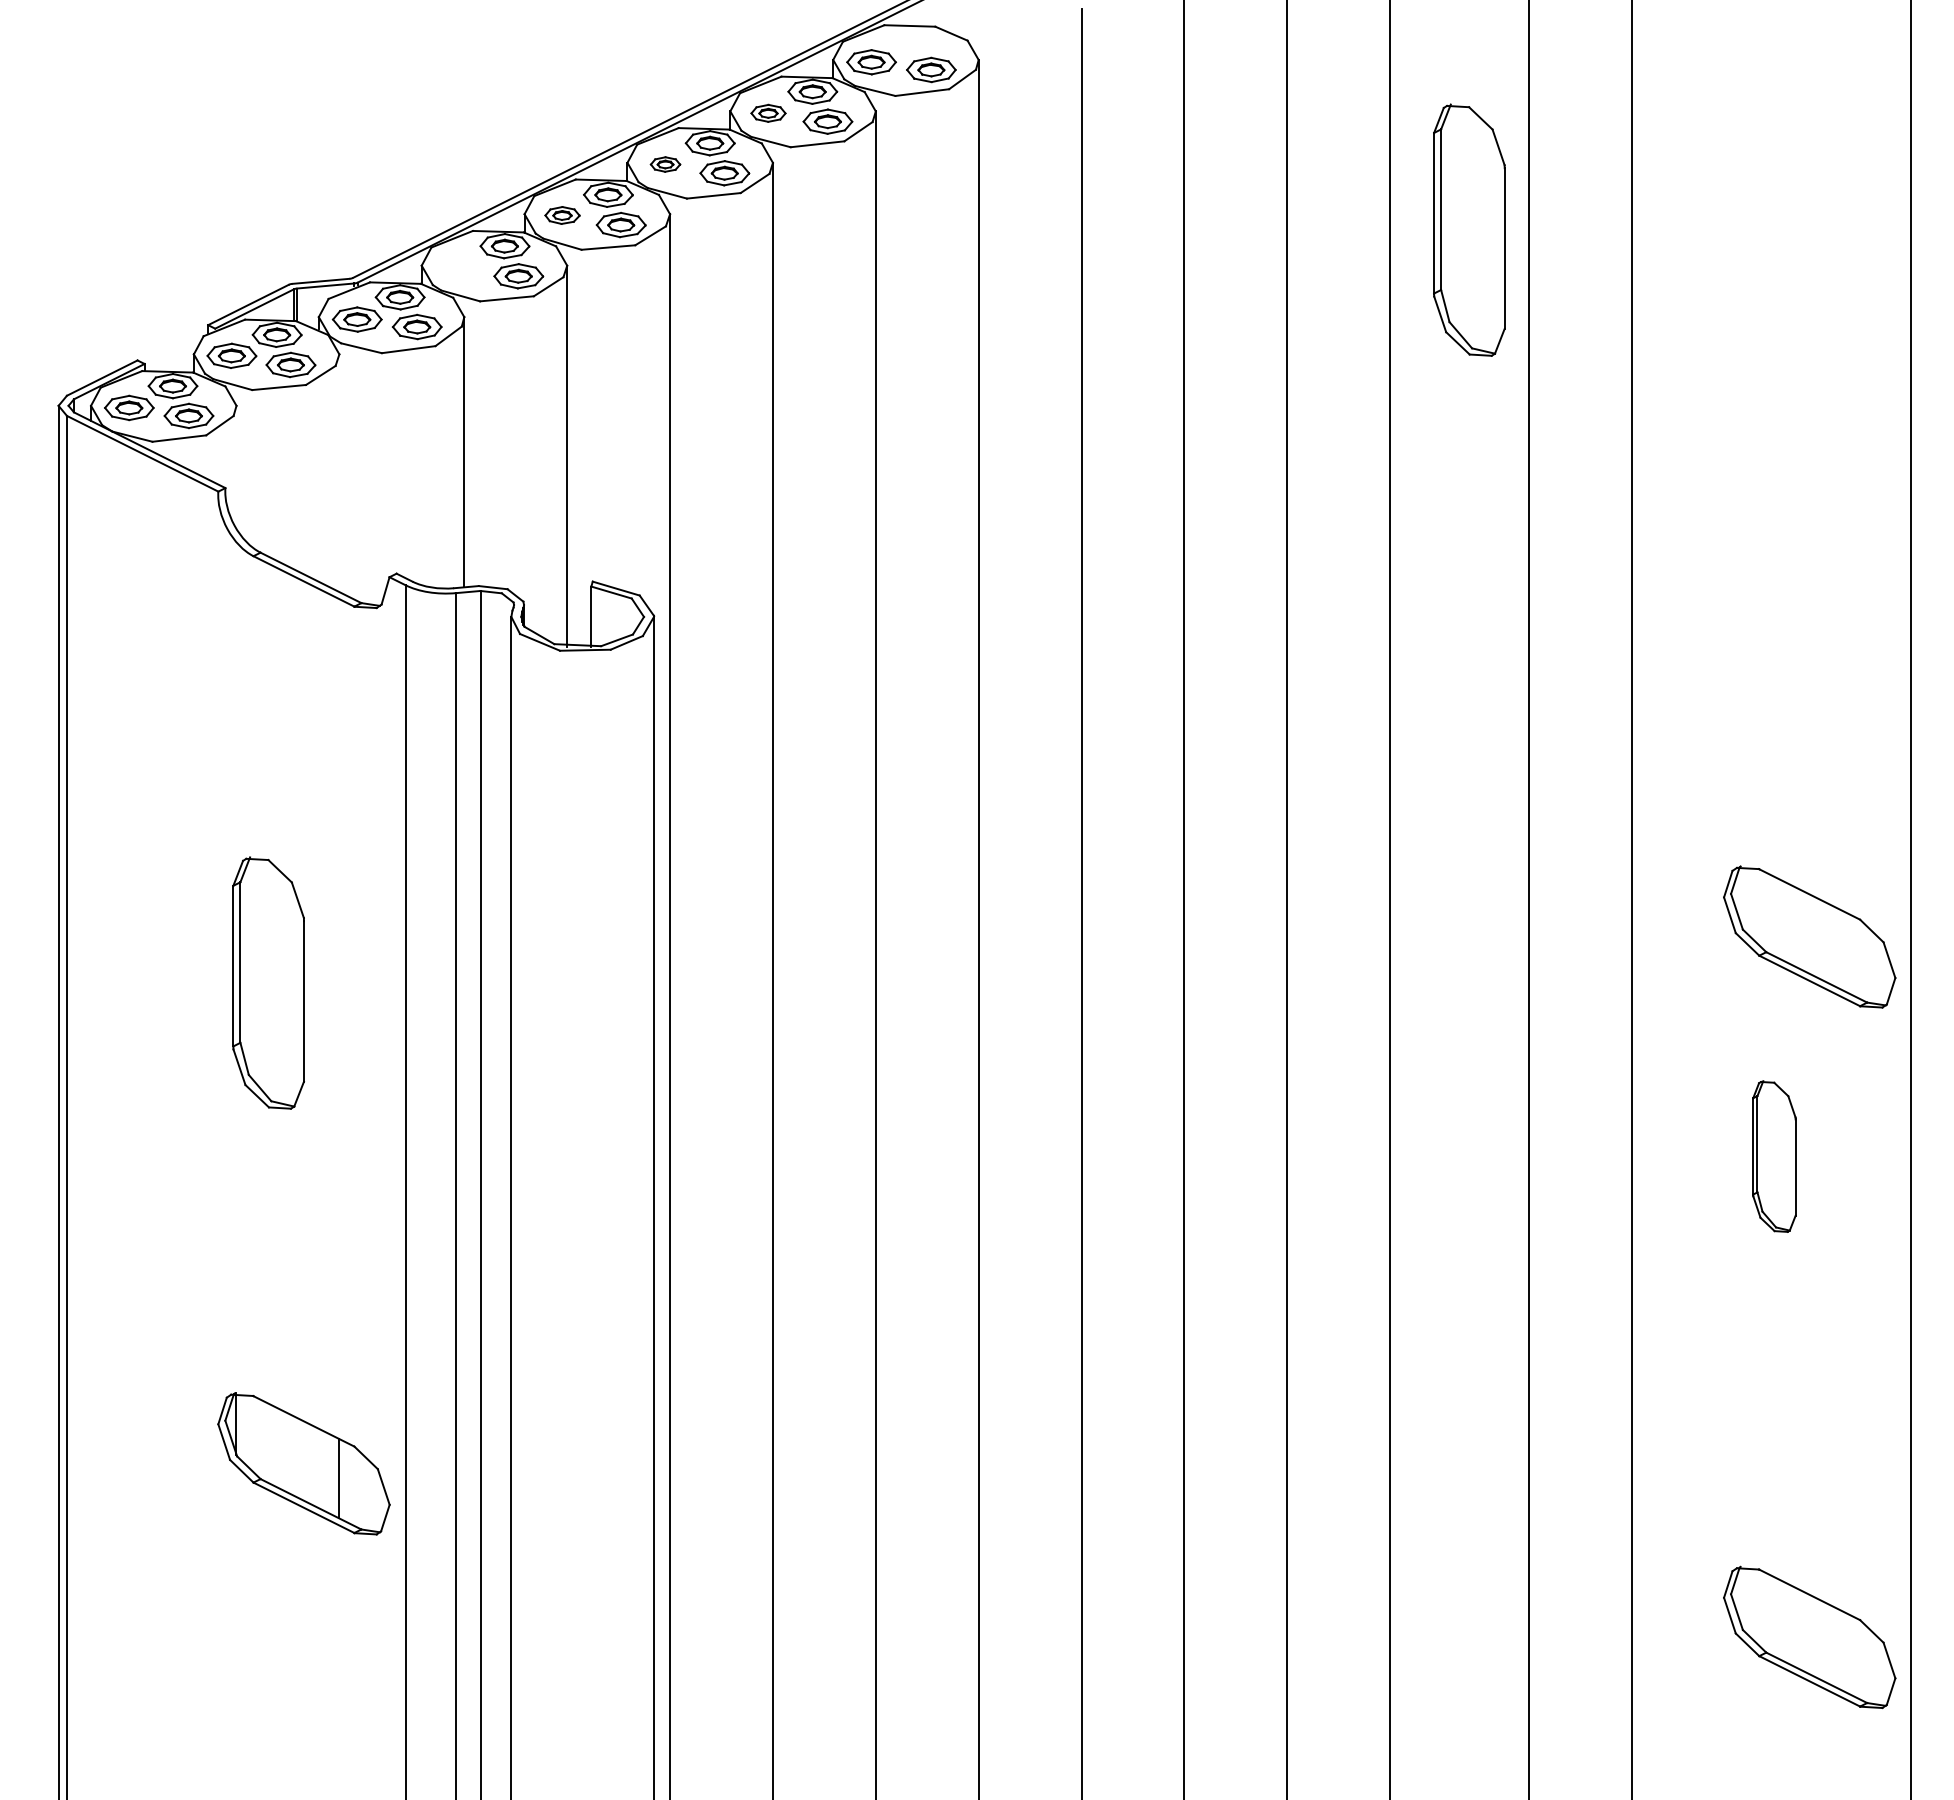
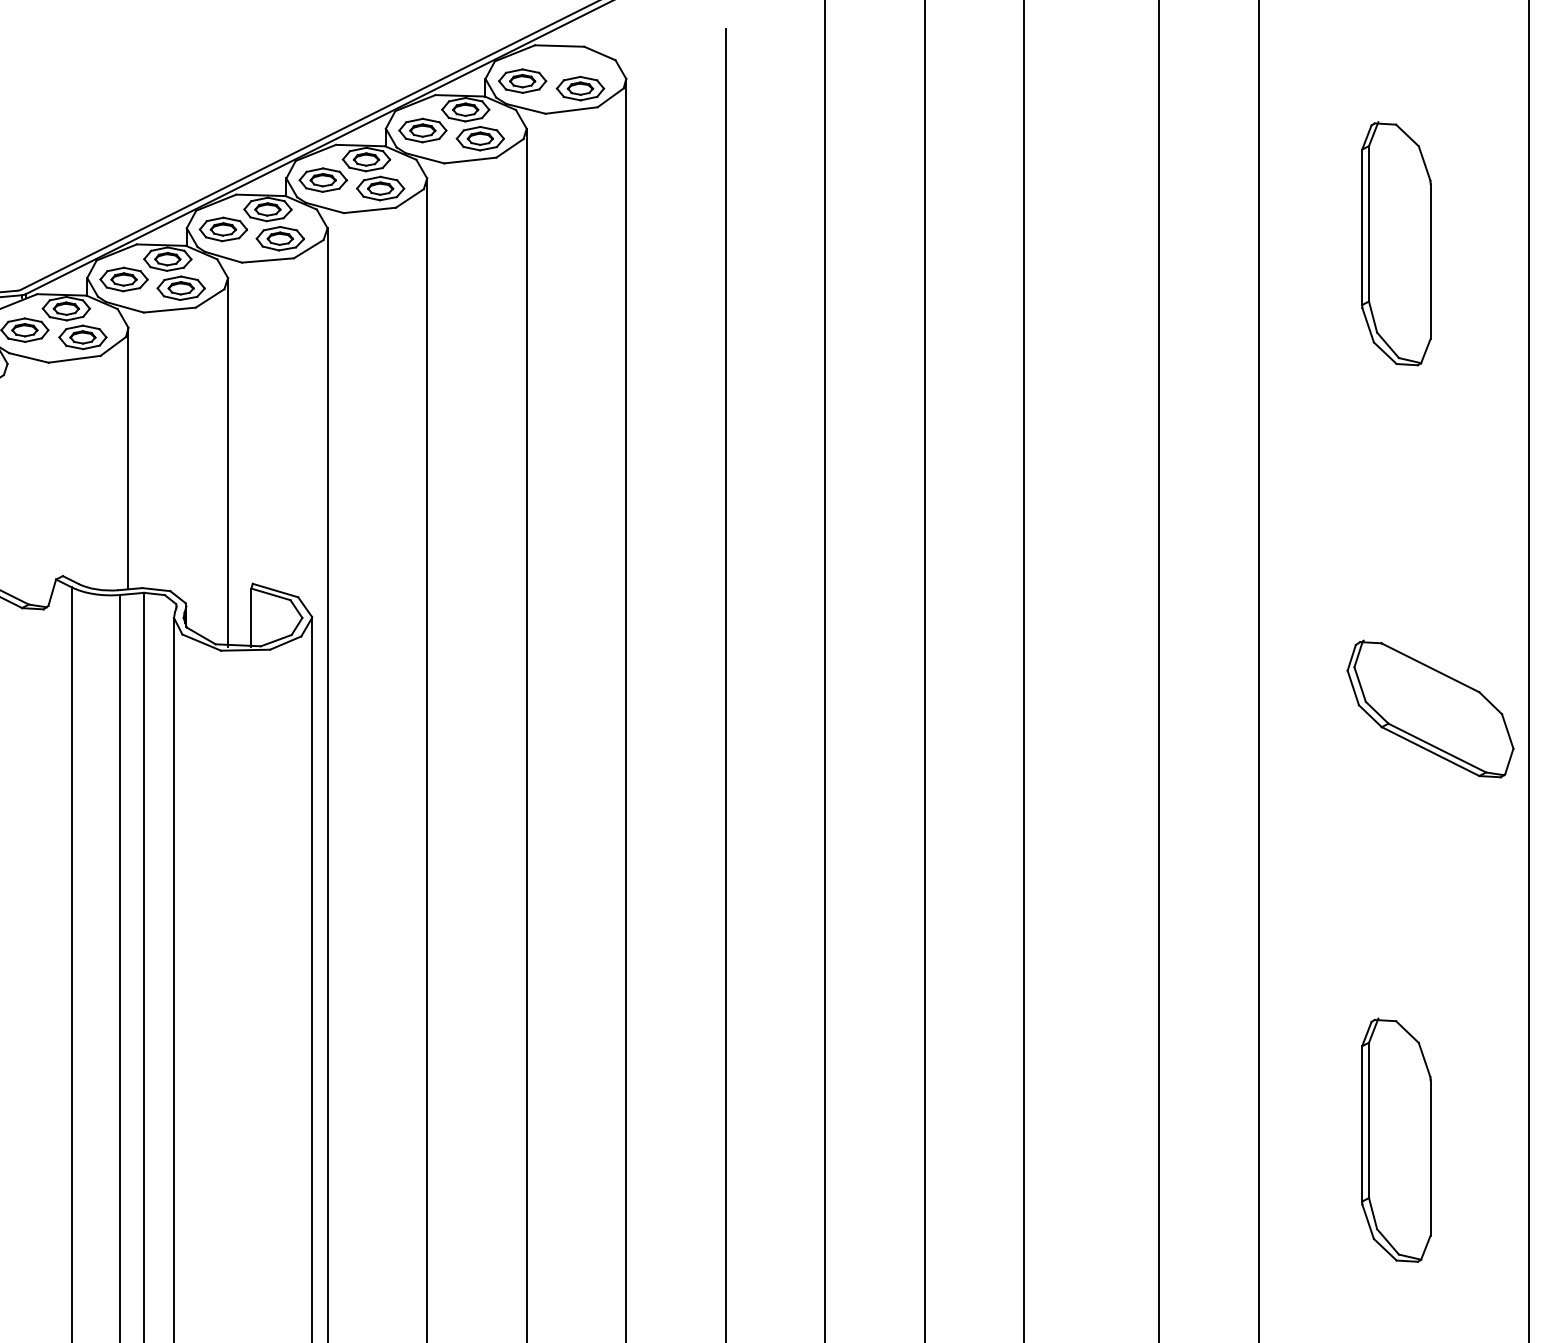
part: (768, 113) -> (422, 130), size x1.43
part: (665, 164) -> (323, 180), size x1.67
part: (562, 215) -> (223, 229), size x1.43
part: (1469, 229) -> (1396, 243), moved
part: (459, 267) -> (123, 279), added
part: (1809, 936) -> (1430, 708), moved
part: (1774, 1156) -> (1396, 1140), size x1.67

